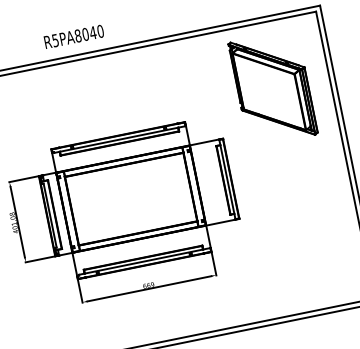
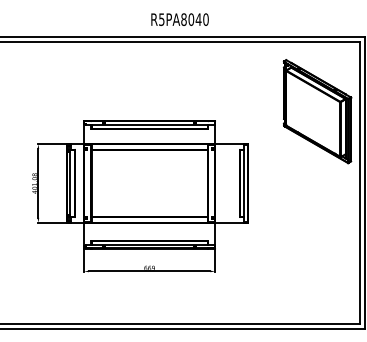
text: (73, 36) -> (179, 19), moved
part: (273, 88) -> (317, 111), moved

